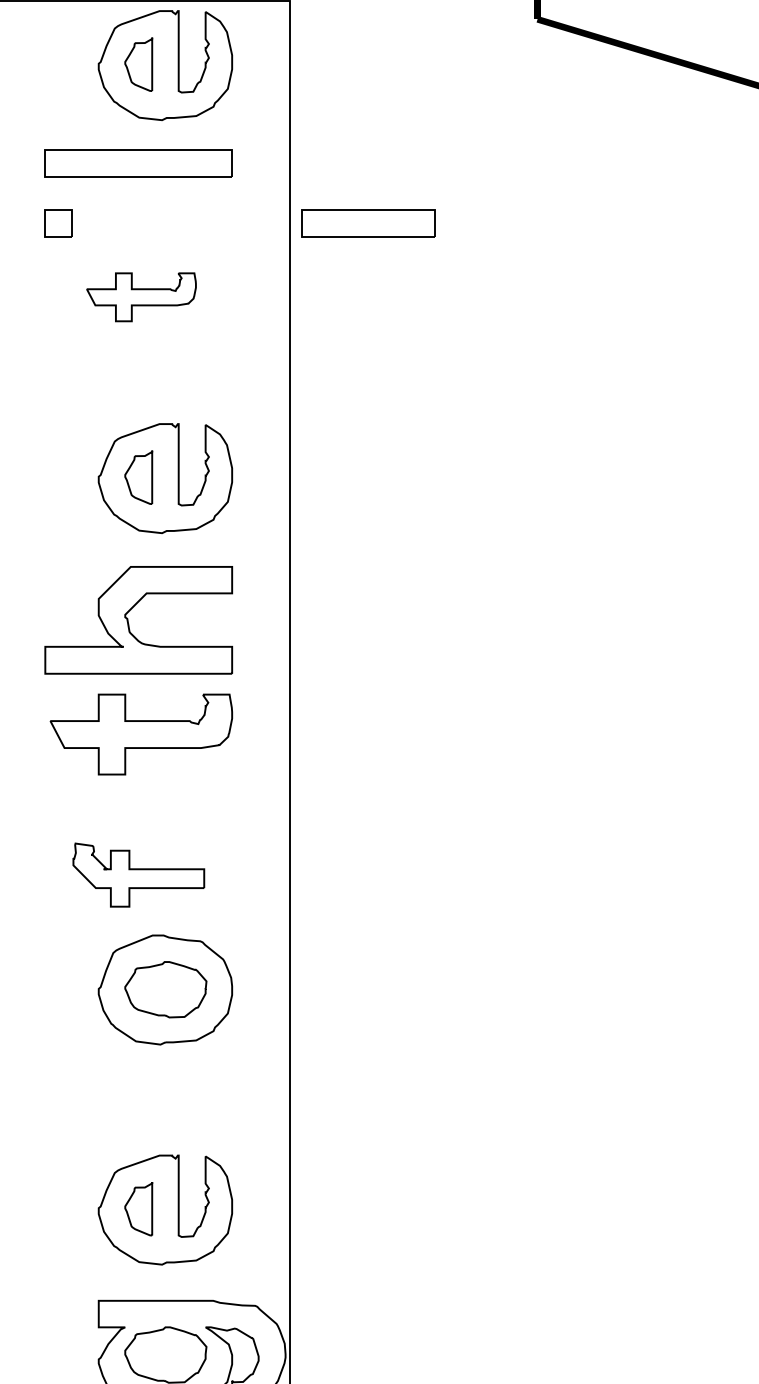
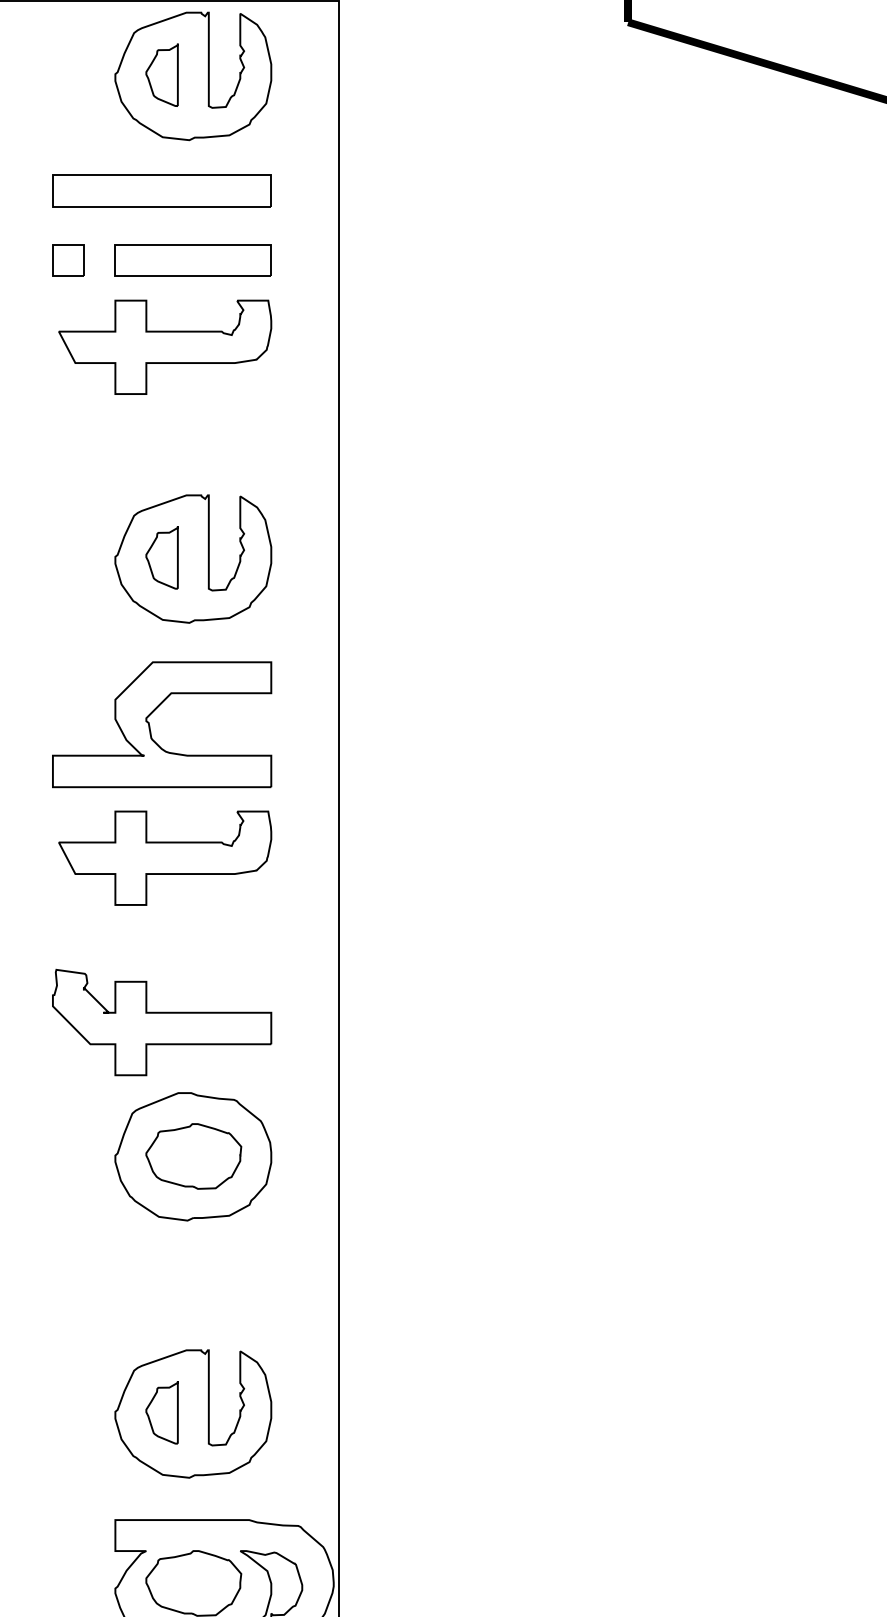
part: (367, 223) -> (192, 260), moved
part: (141, 296) -> (165, 346), size x1.67
part: (139, 875) -> (162, 1022), size x1.43

